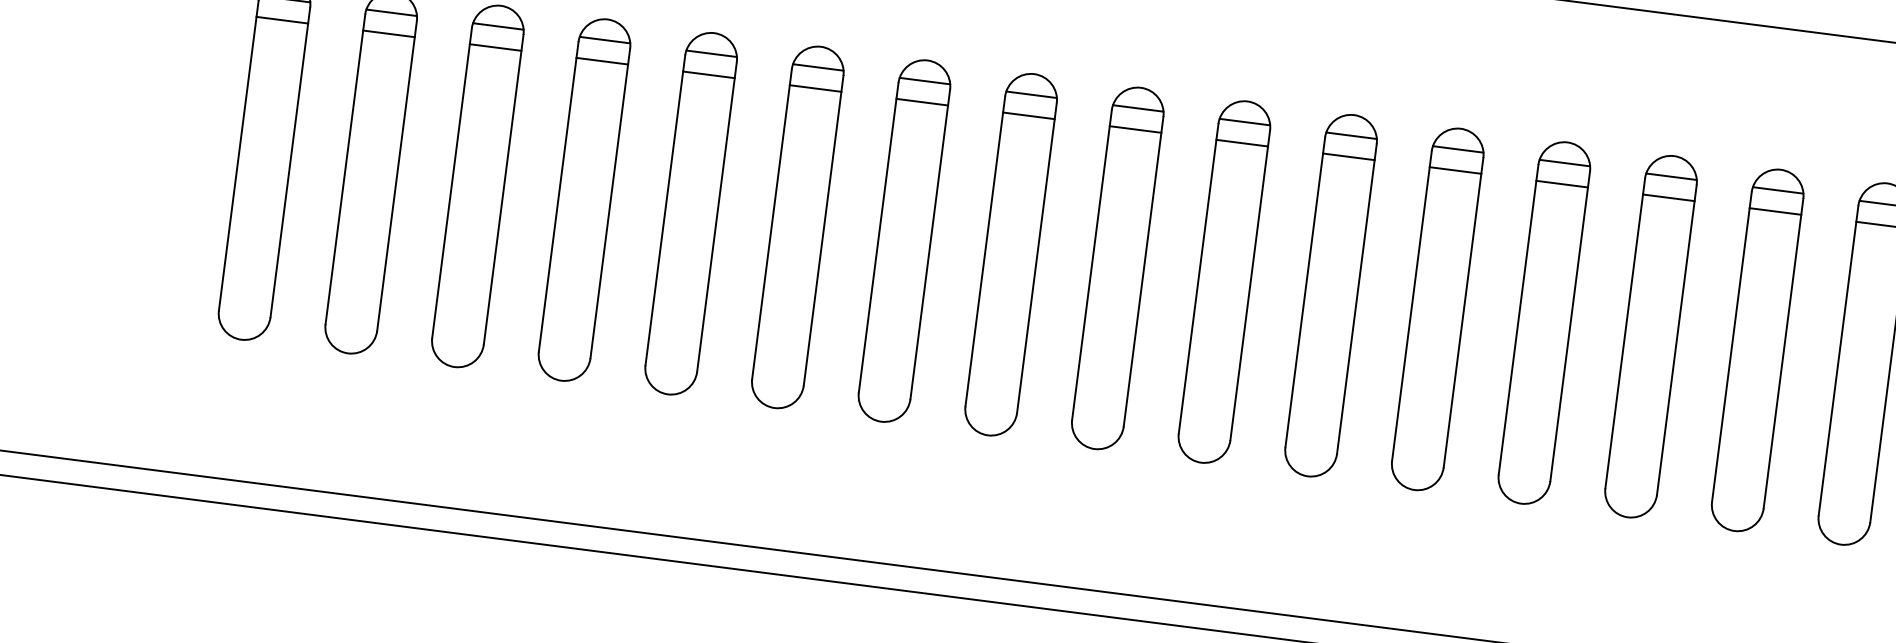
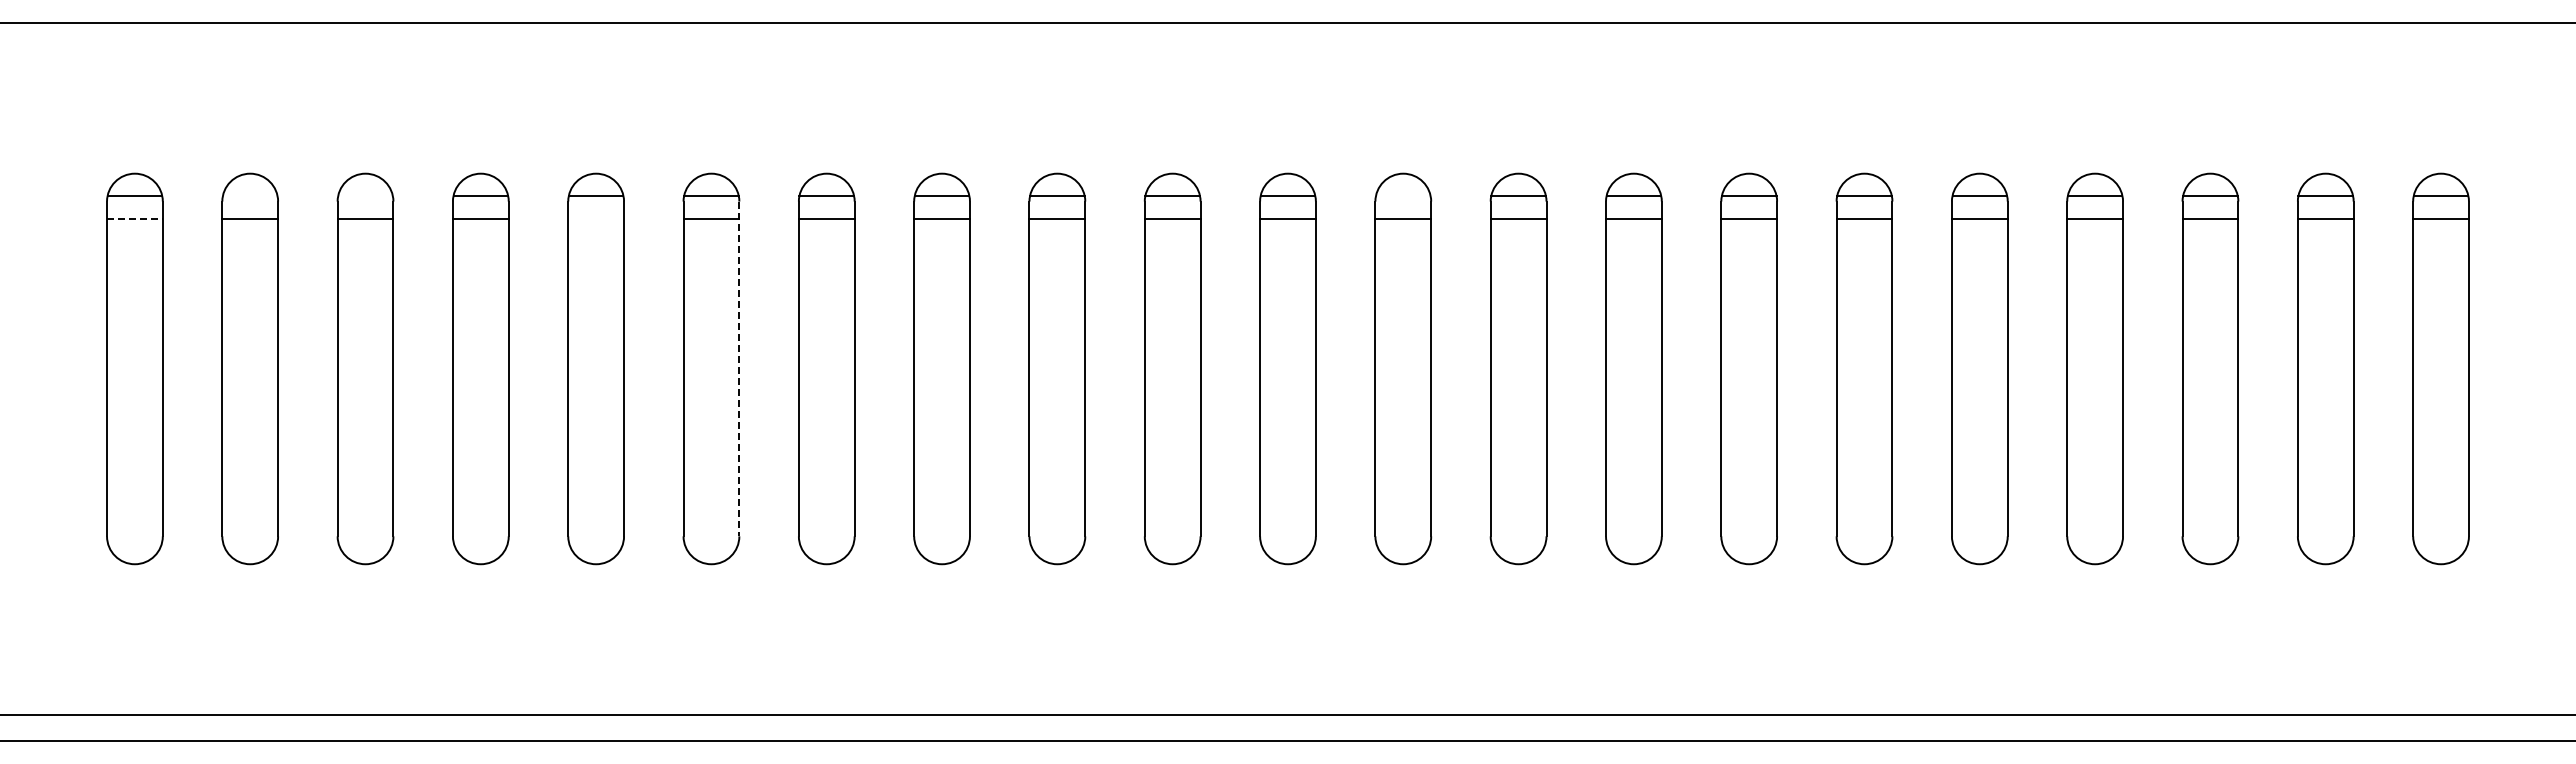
line: (390, 13) -> (249, 196), removed
line: (281, 19) -> (134, 218), solid -> dashed
line: (498, 26) -> (365, 196), removed
line: (709, 74) -> (596, 218), removed
line: (1458, 149) -> (1403, 196), removed
line: (823, 231) -> (739, 369), solid -> dashed

